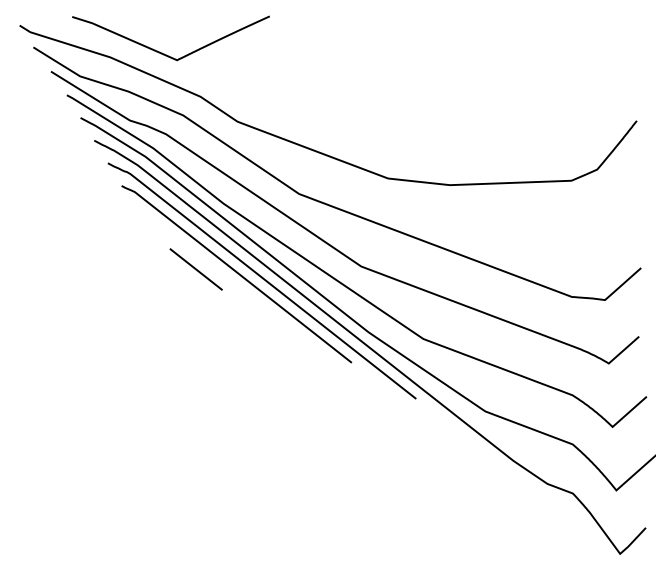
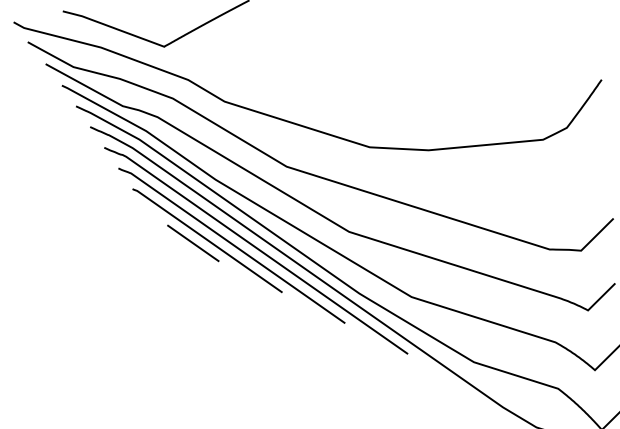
line: (211, 267) -> (207, 240), added

